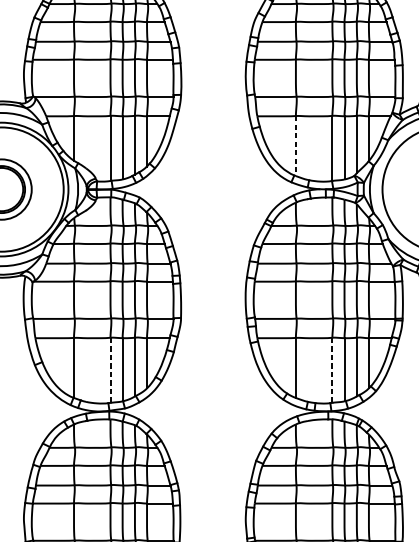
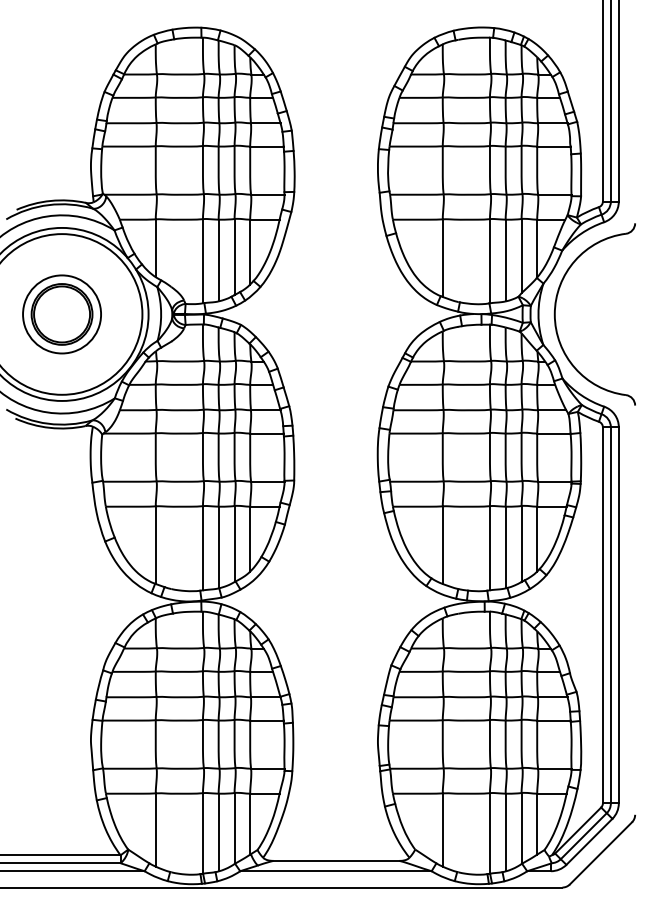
line: (295, 146) -> (442, 258), dashed -> solid
line: (110, 370) -> (202, 548), dashed -> solid
line: (332, 370) -> (489, 548), dashed -> solid

